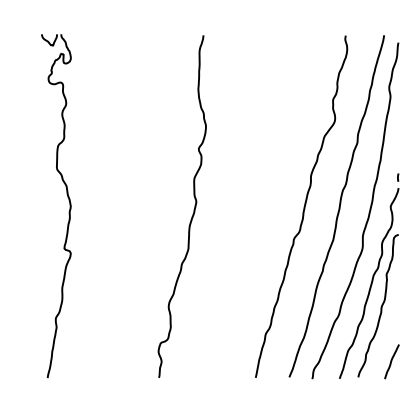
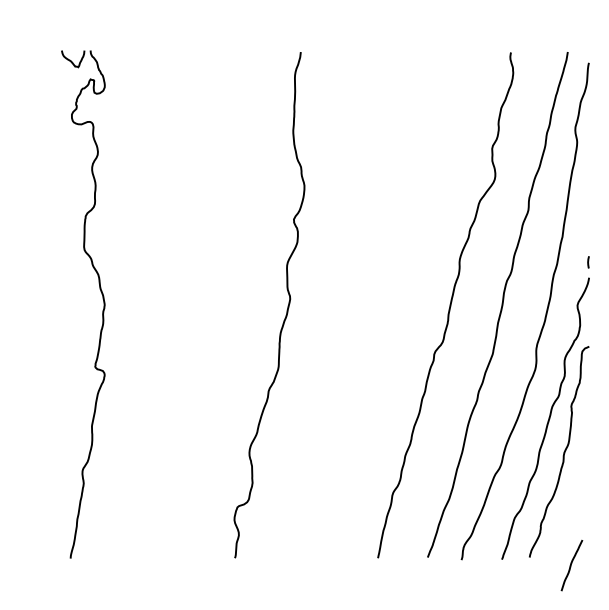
curve: (391, 361) -> (571, 565), moved

